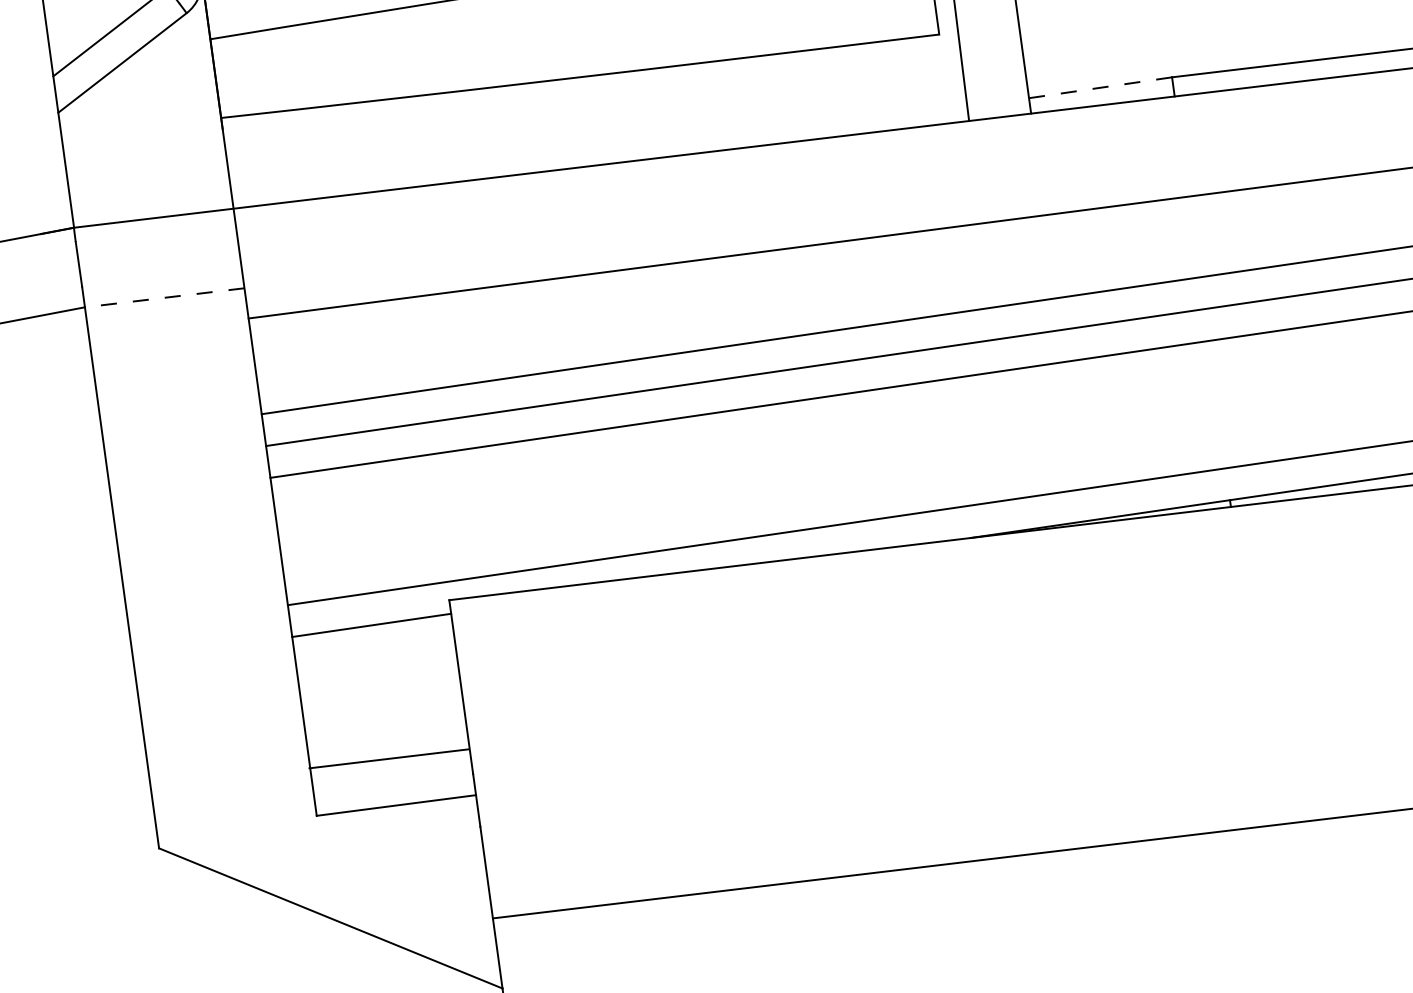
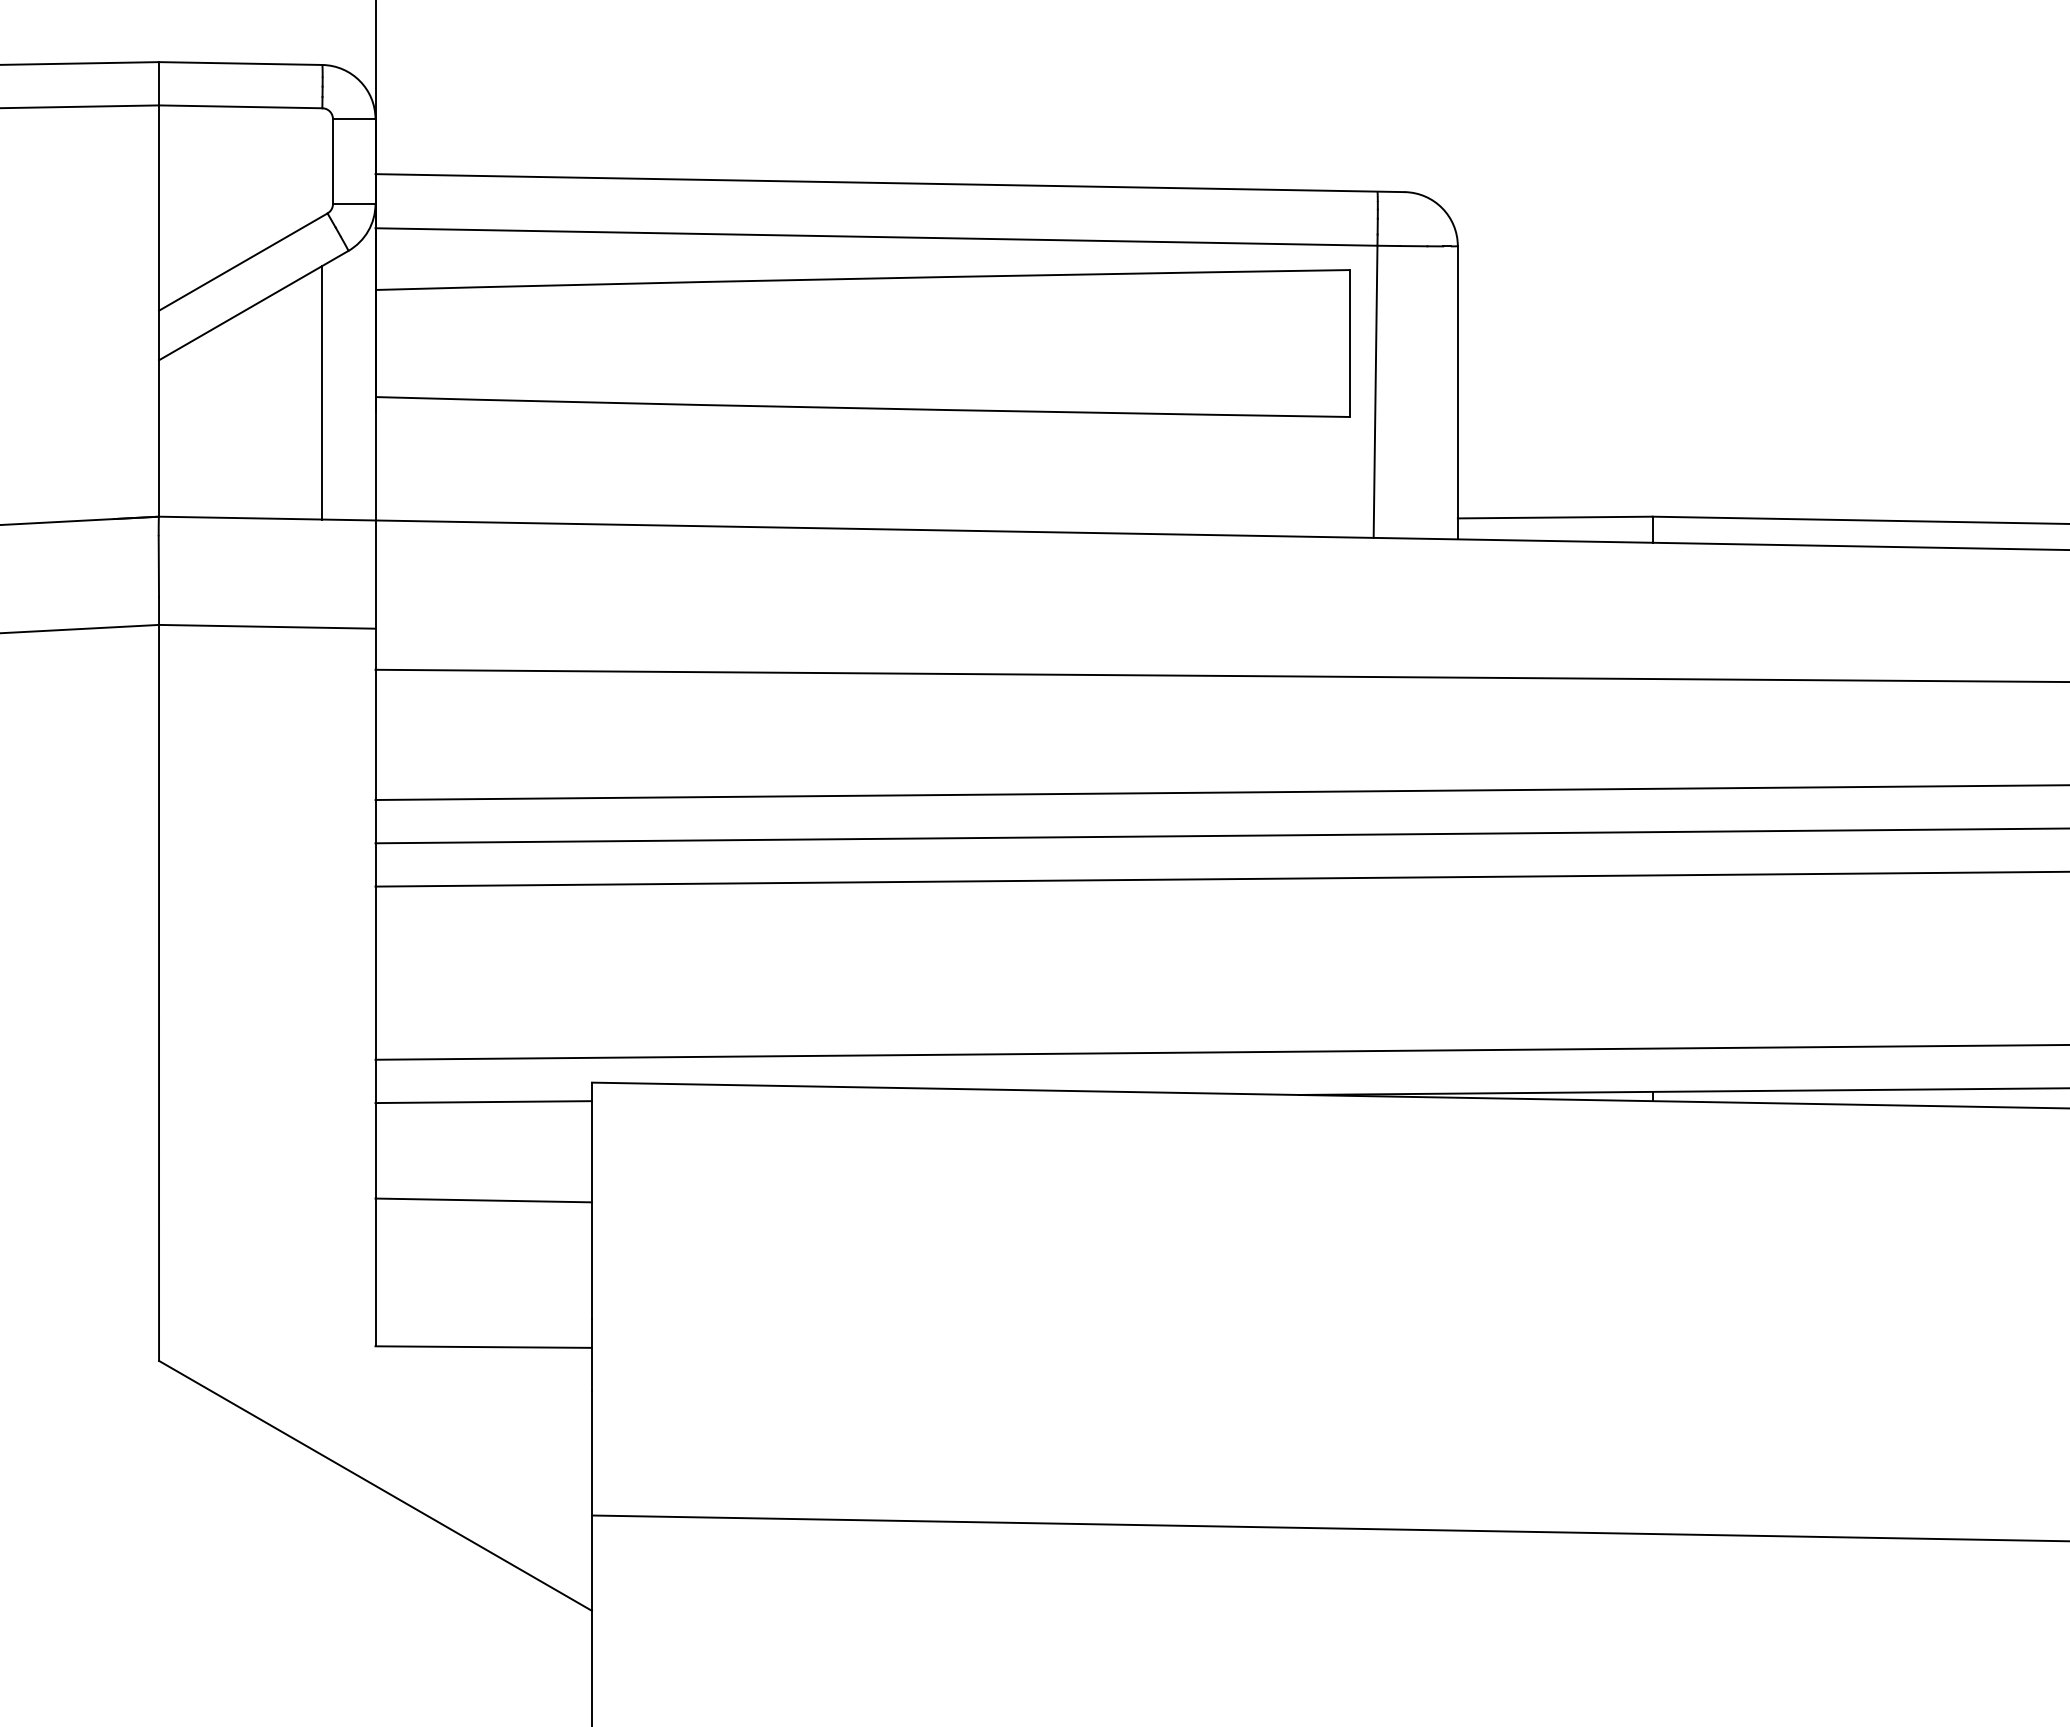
line: (1100, 87) -> (1555, 517), dashed -> solid
line: (181, 119) -> (322, 392), added
line: (164, 297) -> (266, 626), dashed -> solid
line: (389, 758) -> (483, 1200), moved

